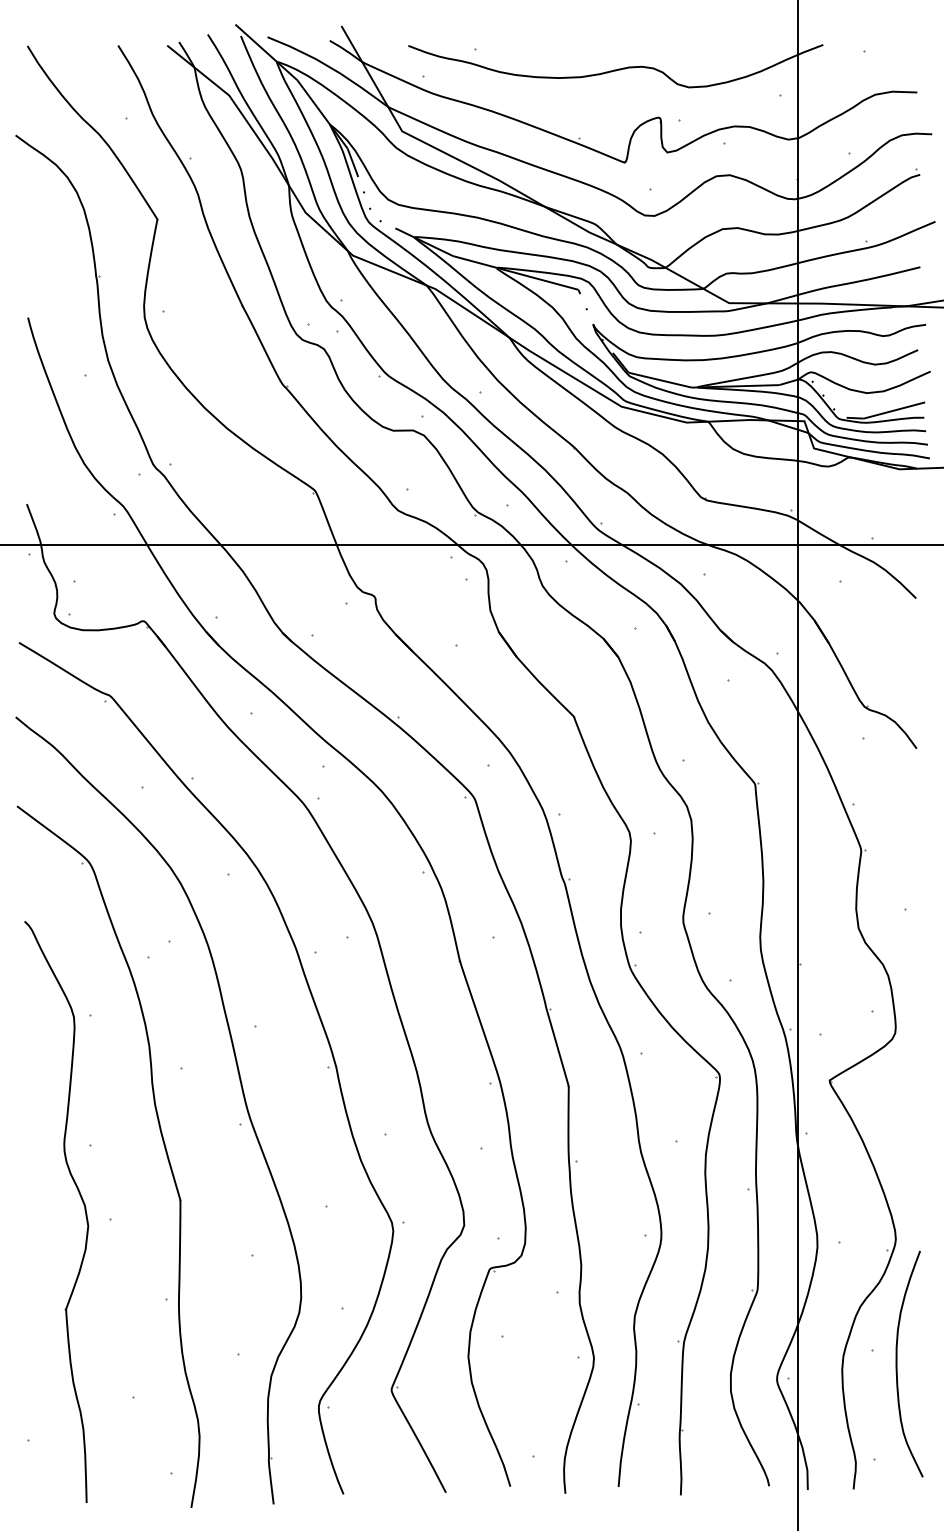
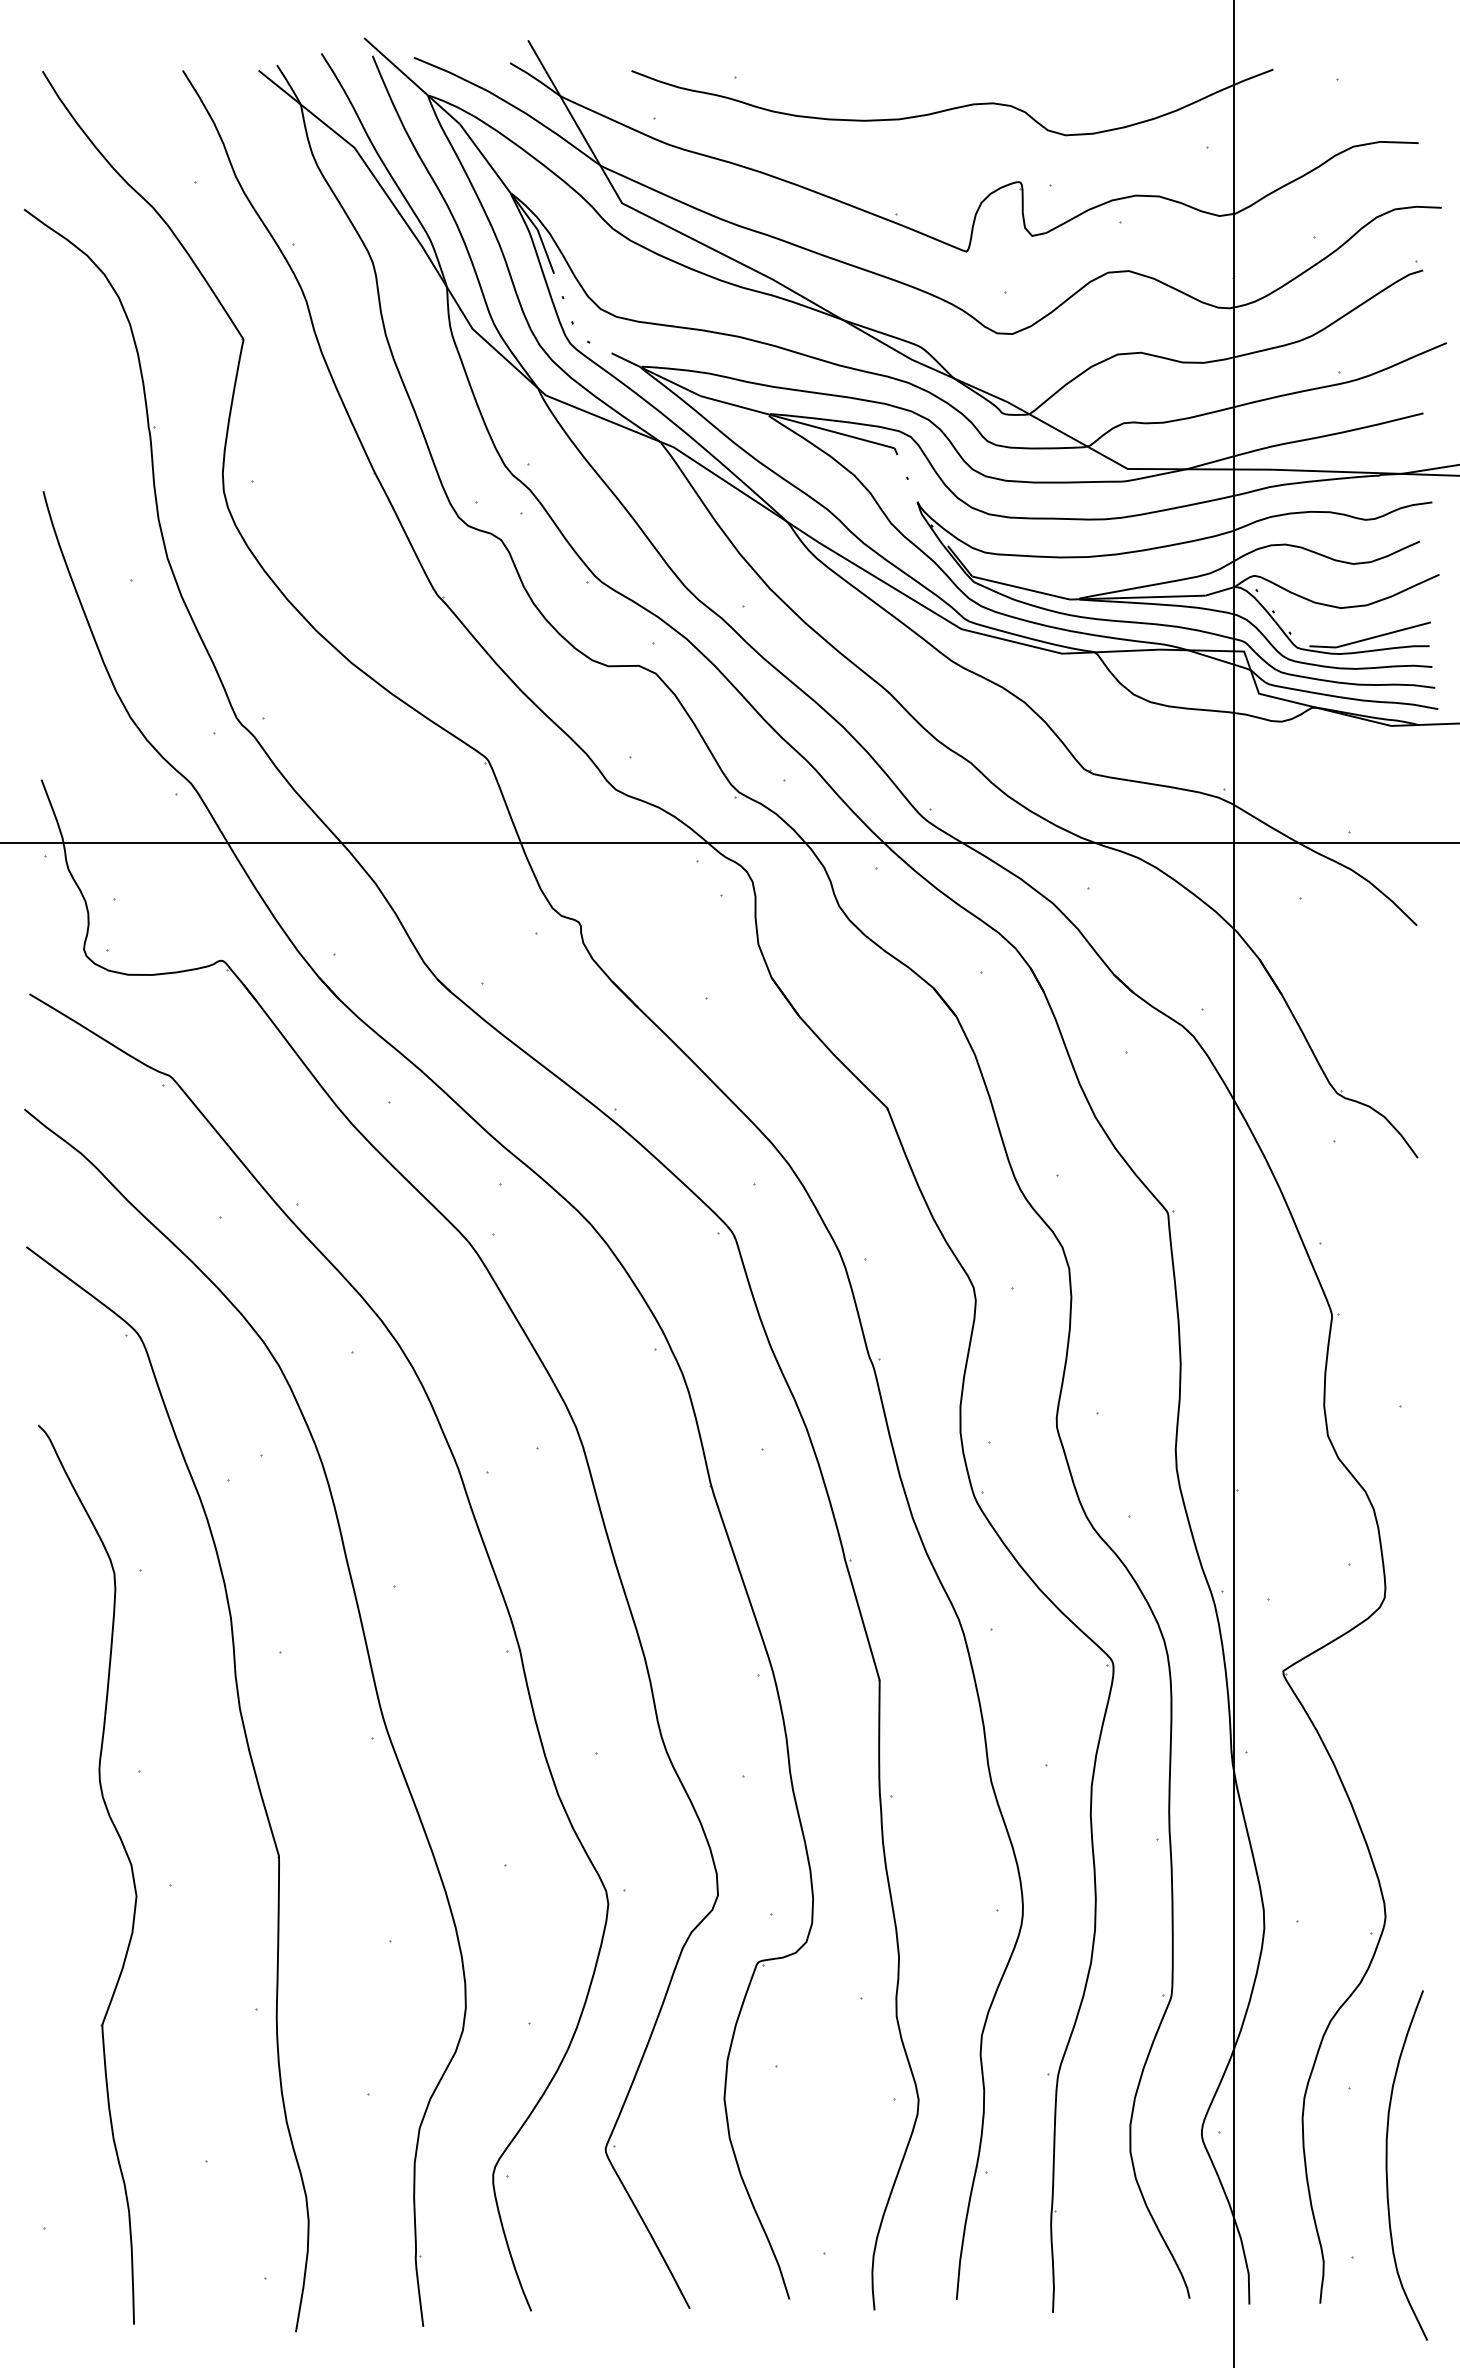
curve: (897, 1363) -> (1388, 2164), moved

